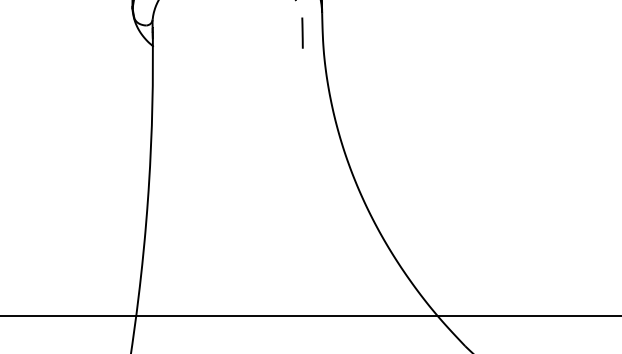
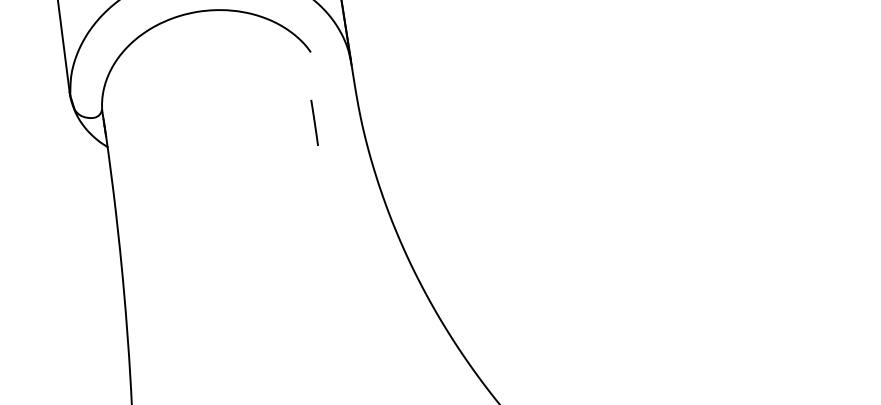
line: (302, 32) -> (314, 121), moved

